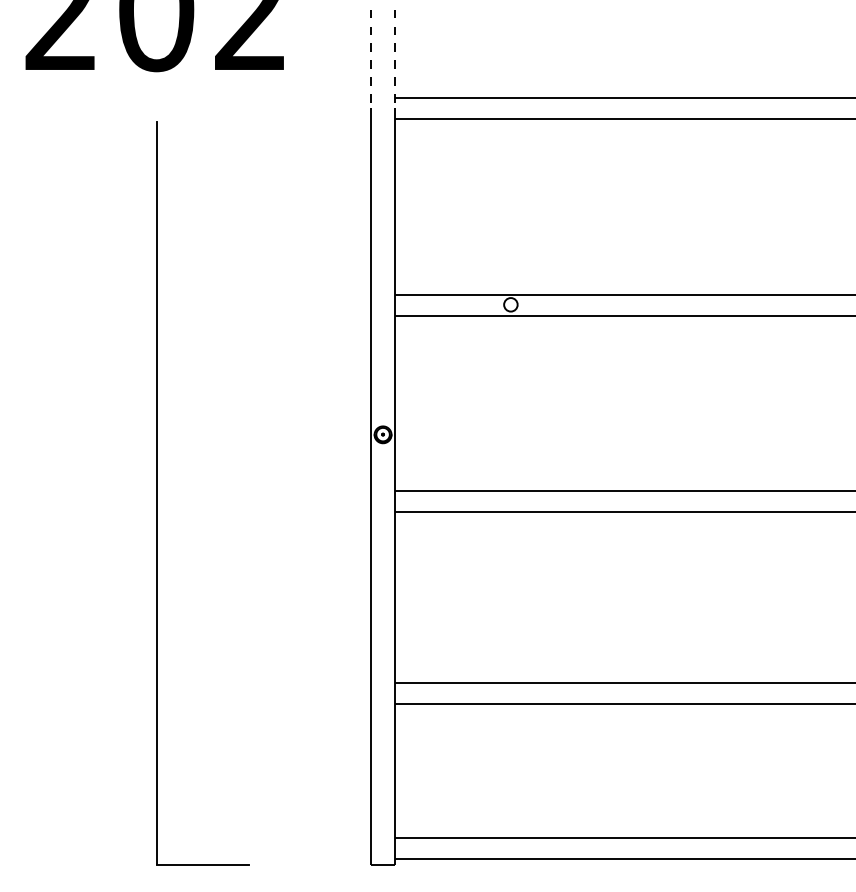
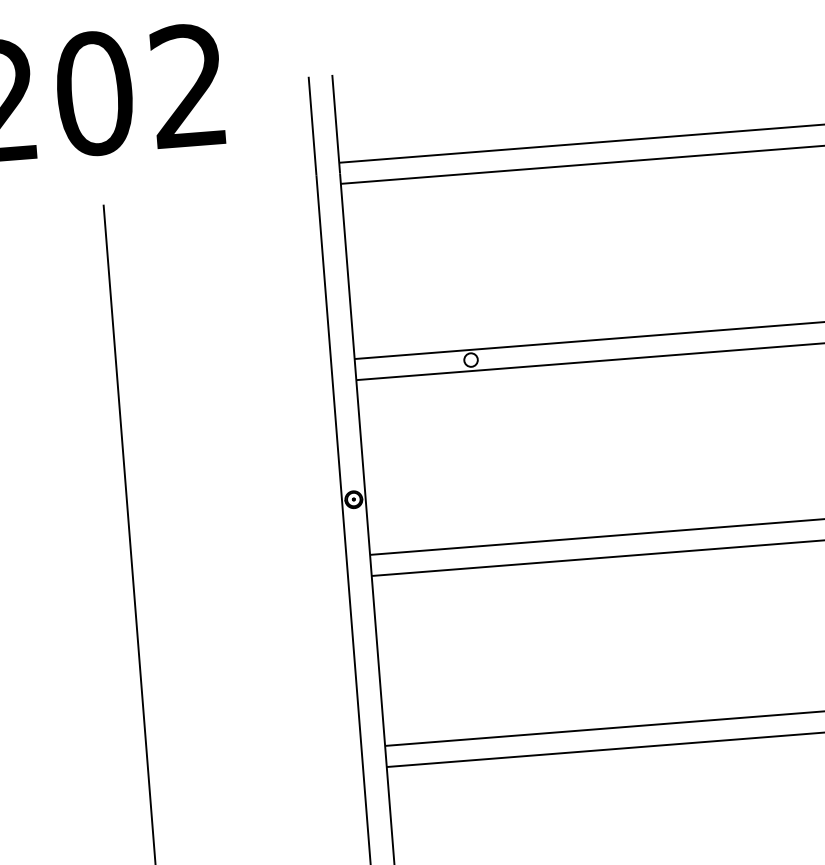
line: (371, 59) -> (312, 126), dashed -> solid
line: (394, 59) -> (335, 124), dashed -> solid

